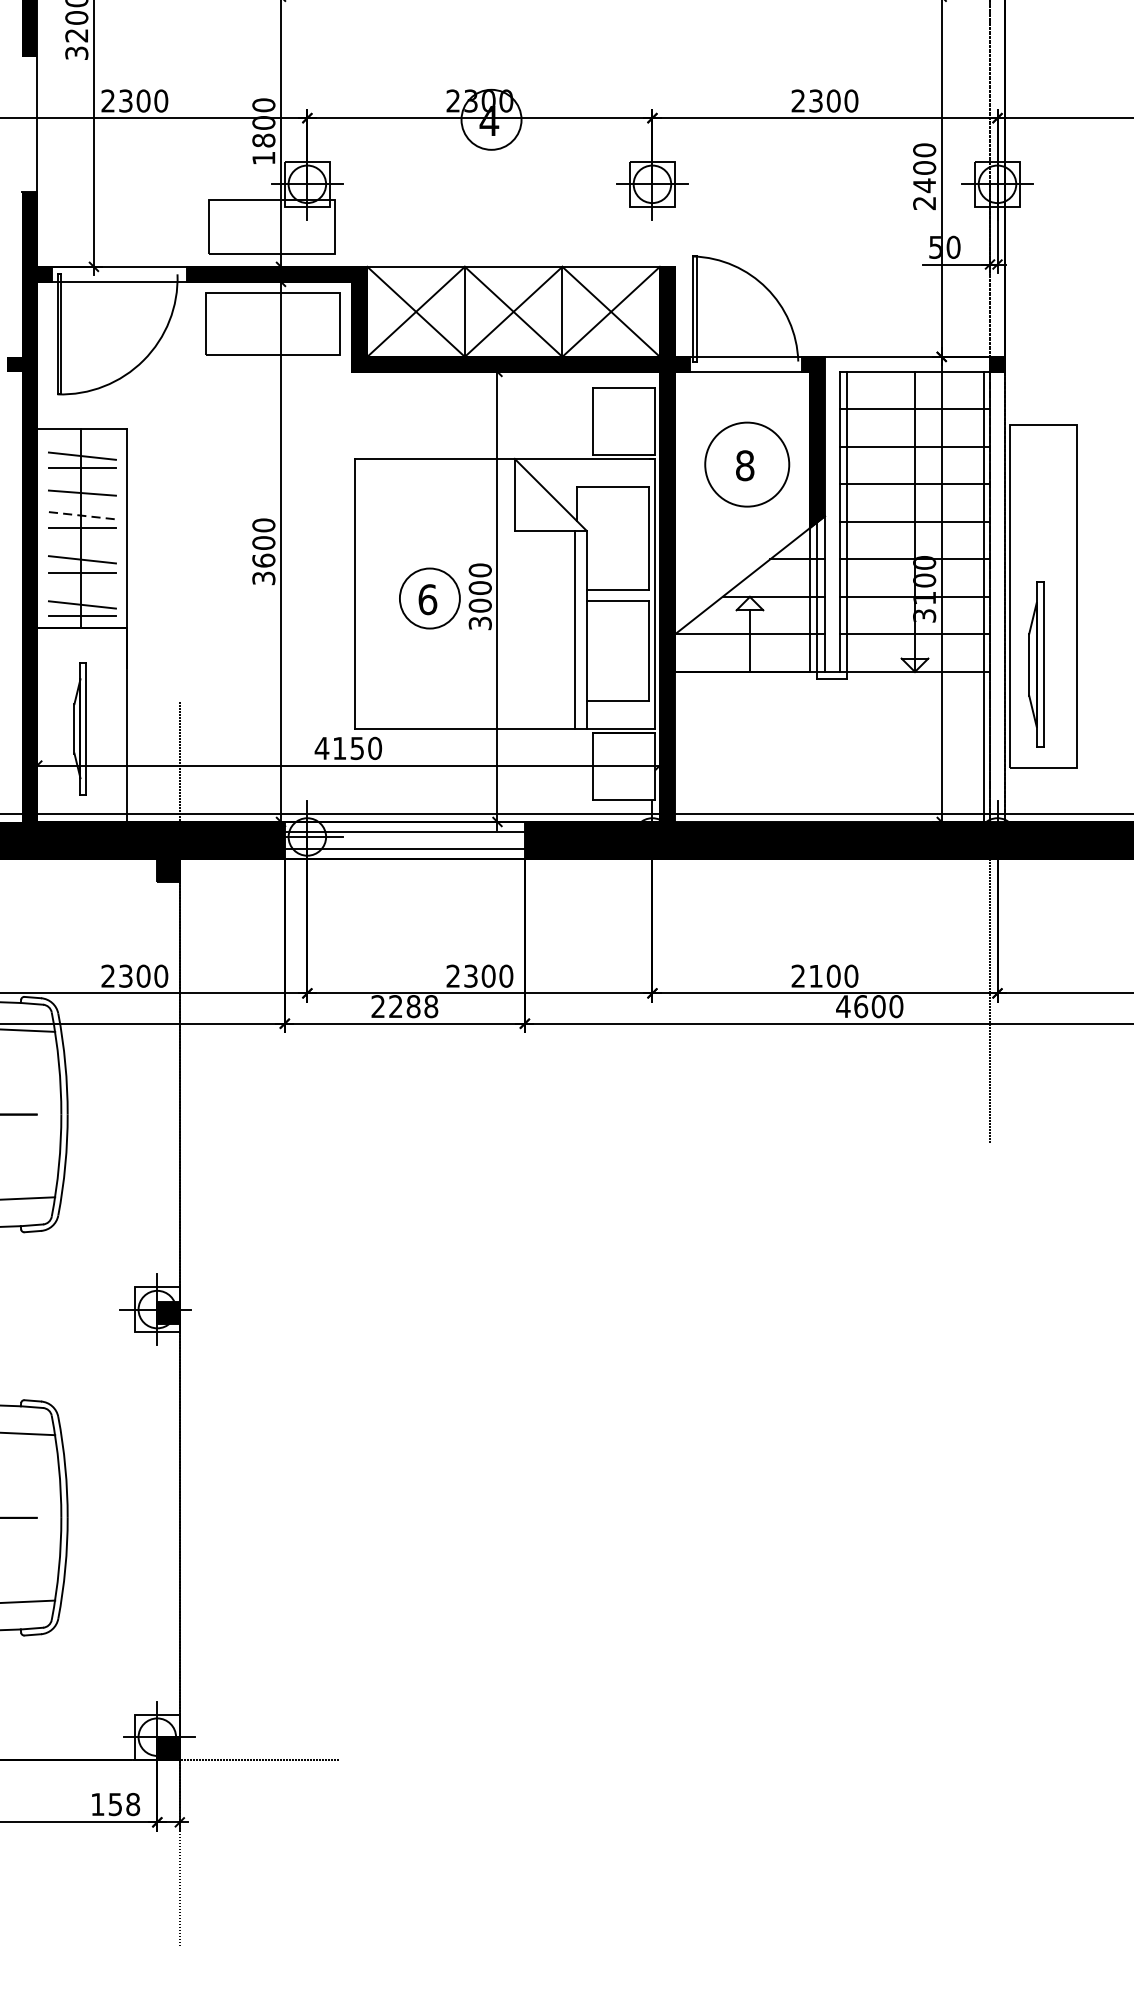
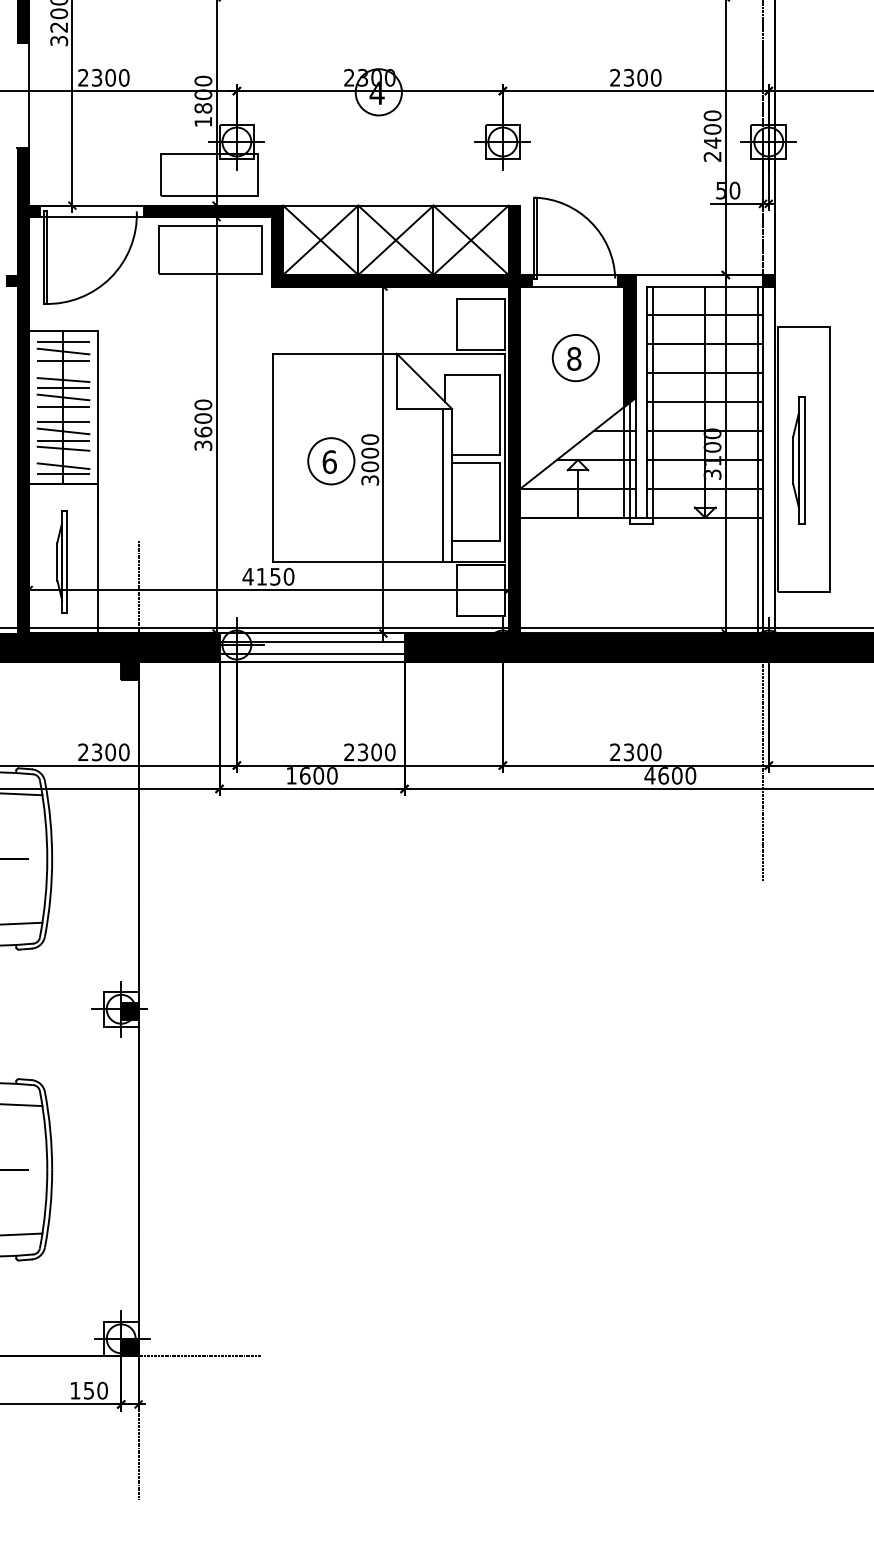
line: (82, 444) -> (63, 342), added
circle: (746, 463) -> (575, 357), size x0.71
line: (82, 504) -> (63, 388), added
line: (82, 515) -> (63, 397), dashed -> solid
line: (82, 548) -> (63, 422), added
line: (82, 581) -> (63, 448), added
part: (1036, 665) -> (798, 460), moved
text: (815, 976) -> (628, 752), 2100 -> 2300
text: (404, 1006) -> (311, 775), 2288 -> 1600
text: (132, 1804) -> (102, 1390), 158 -> 150

